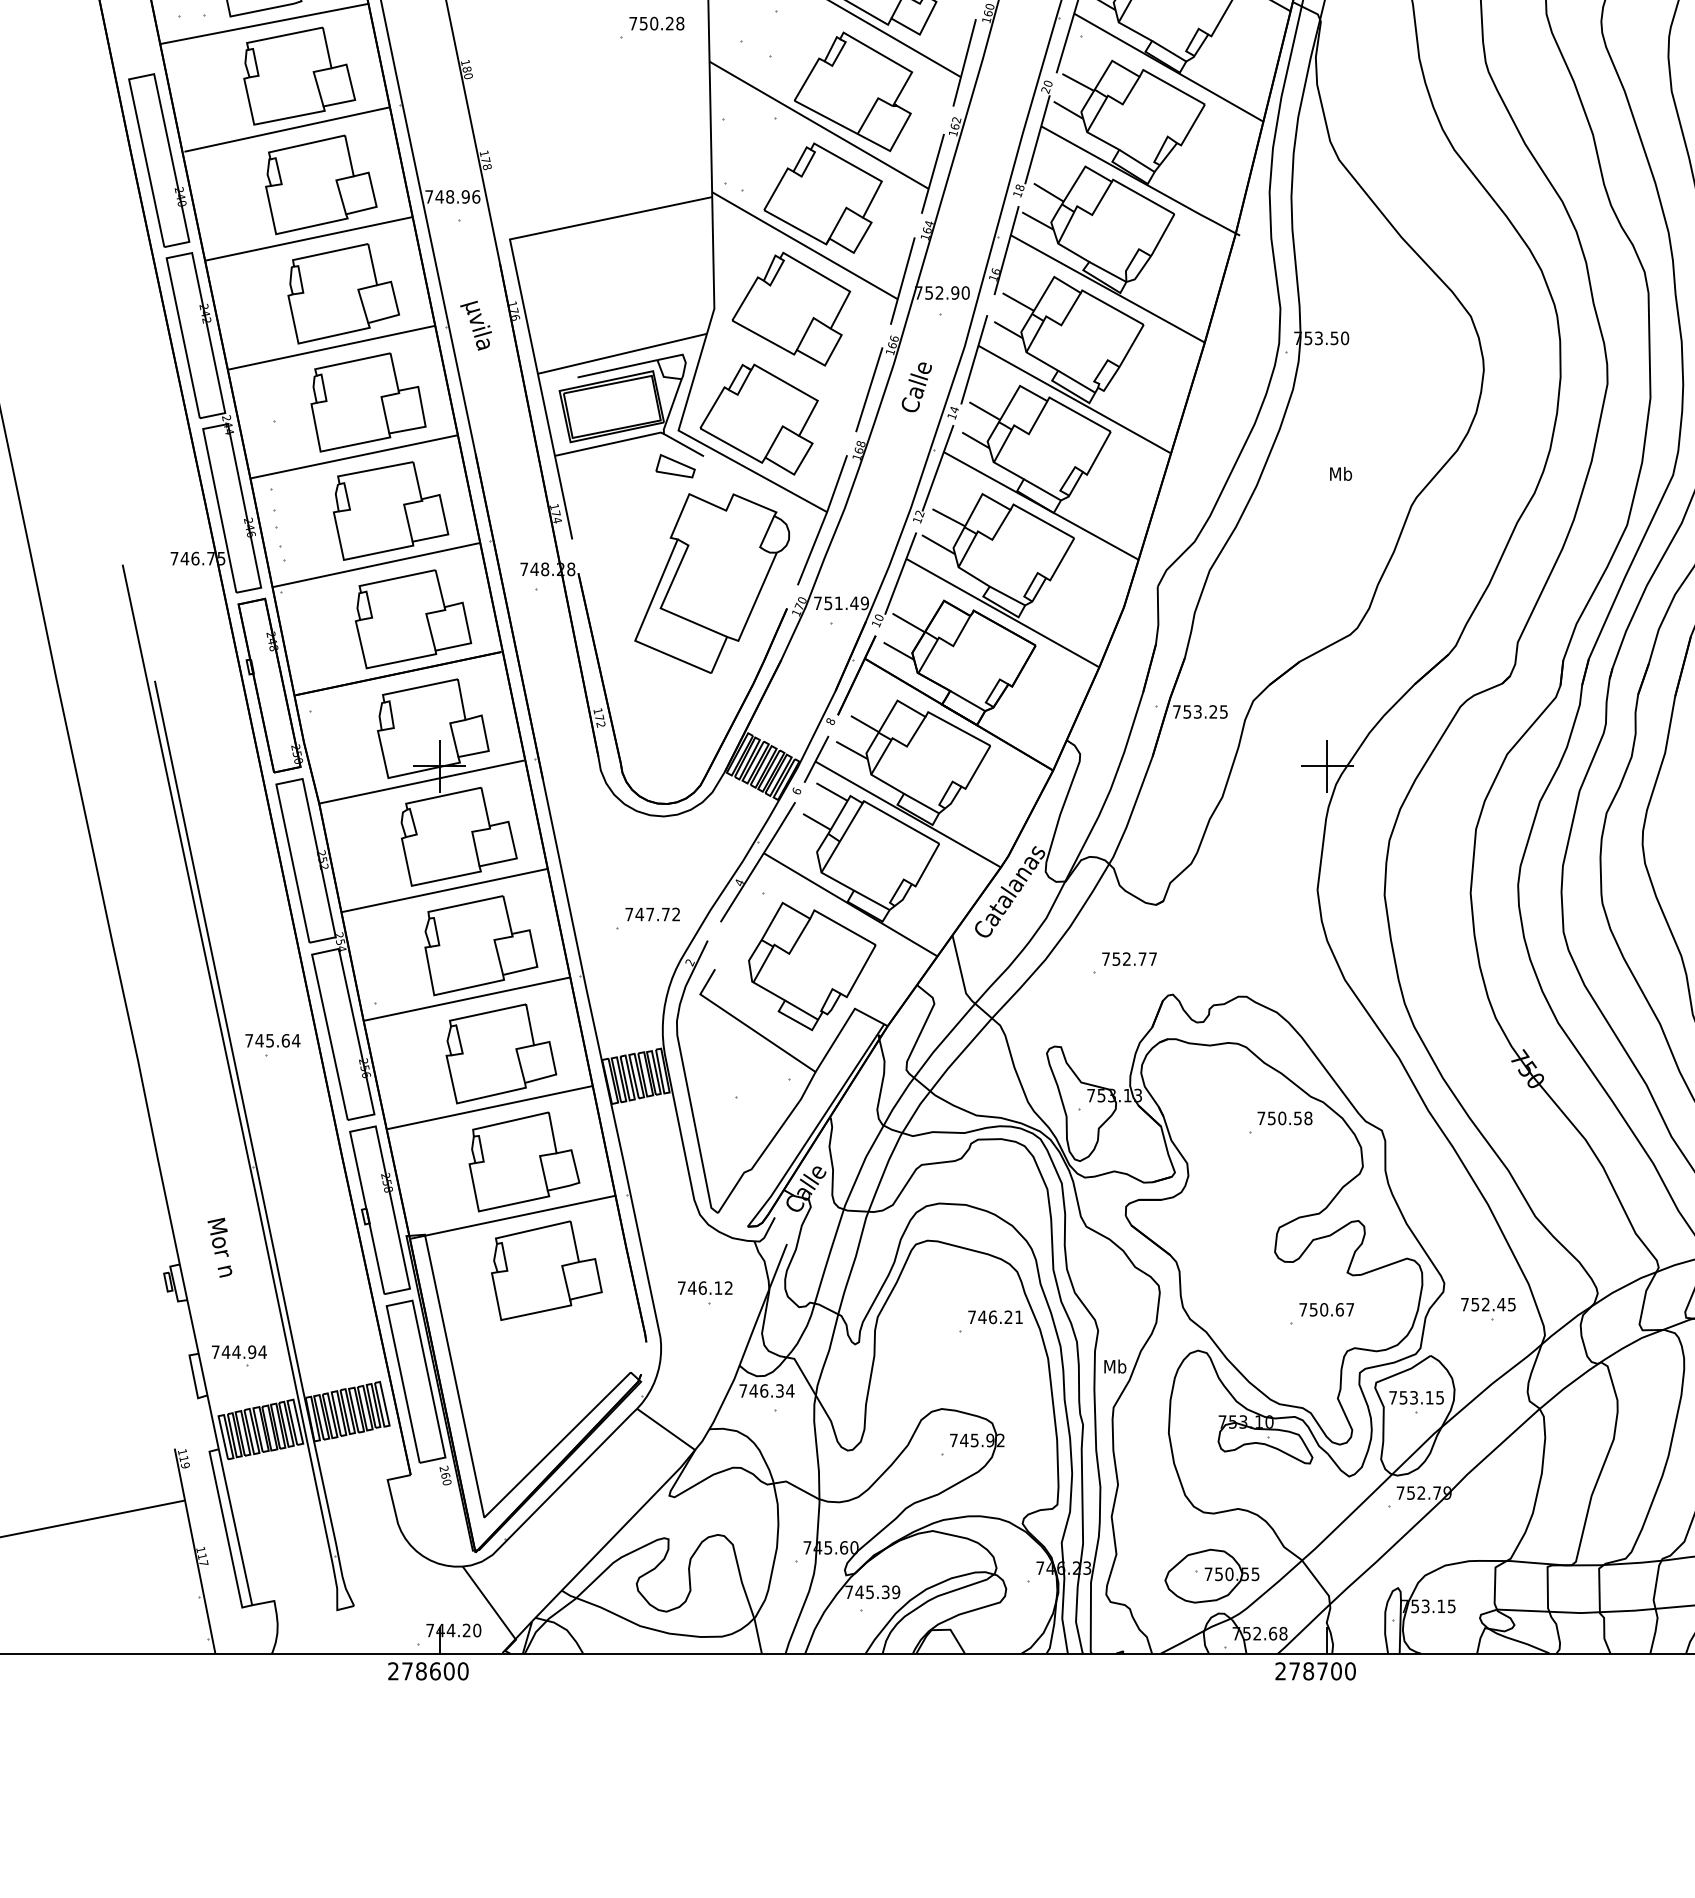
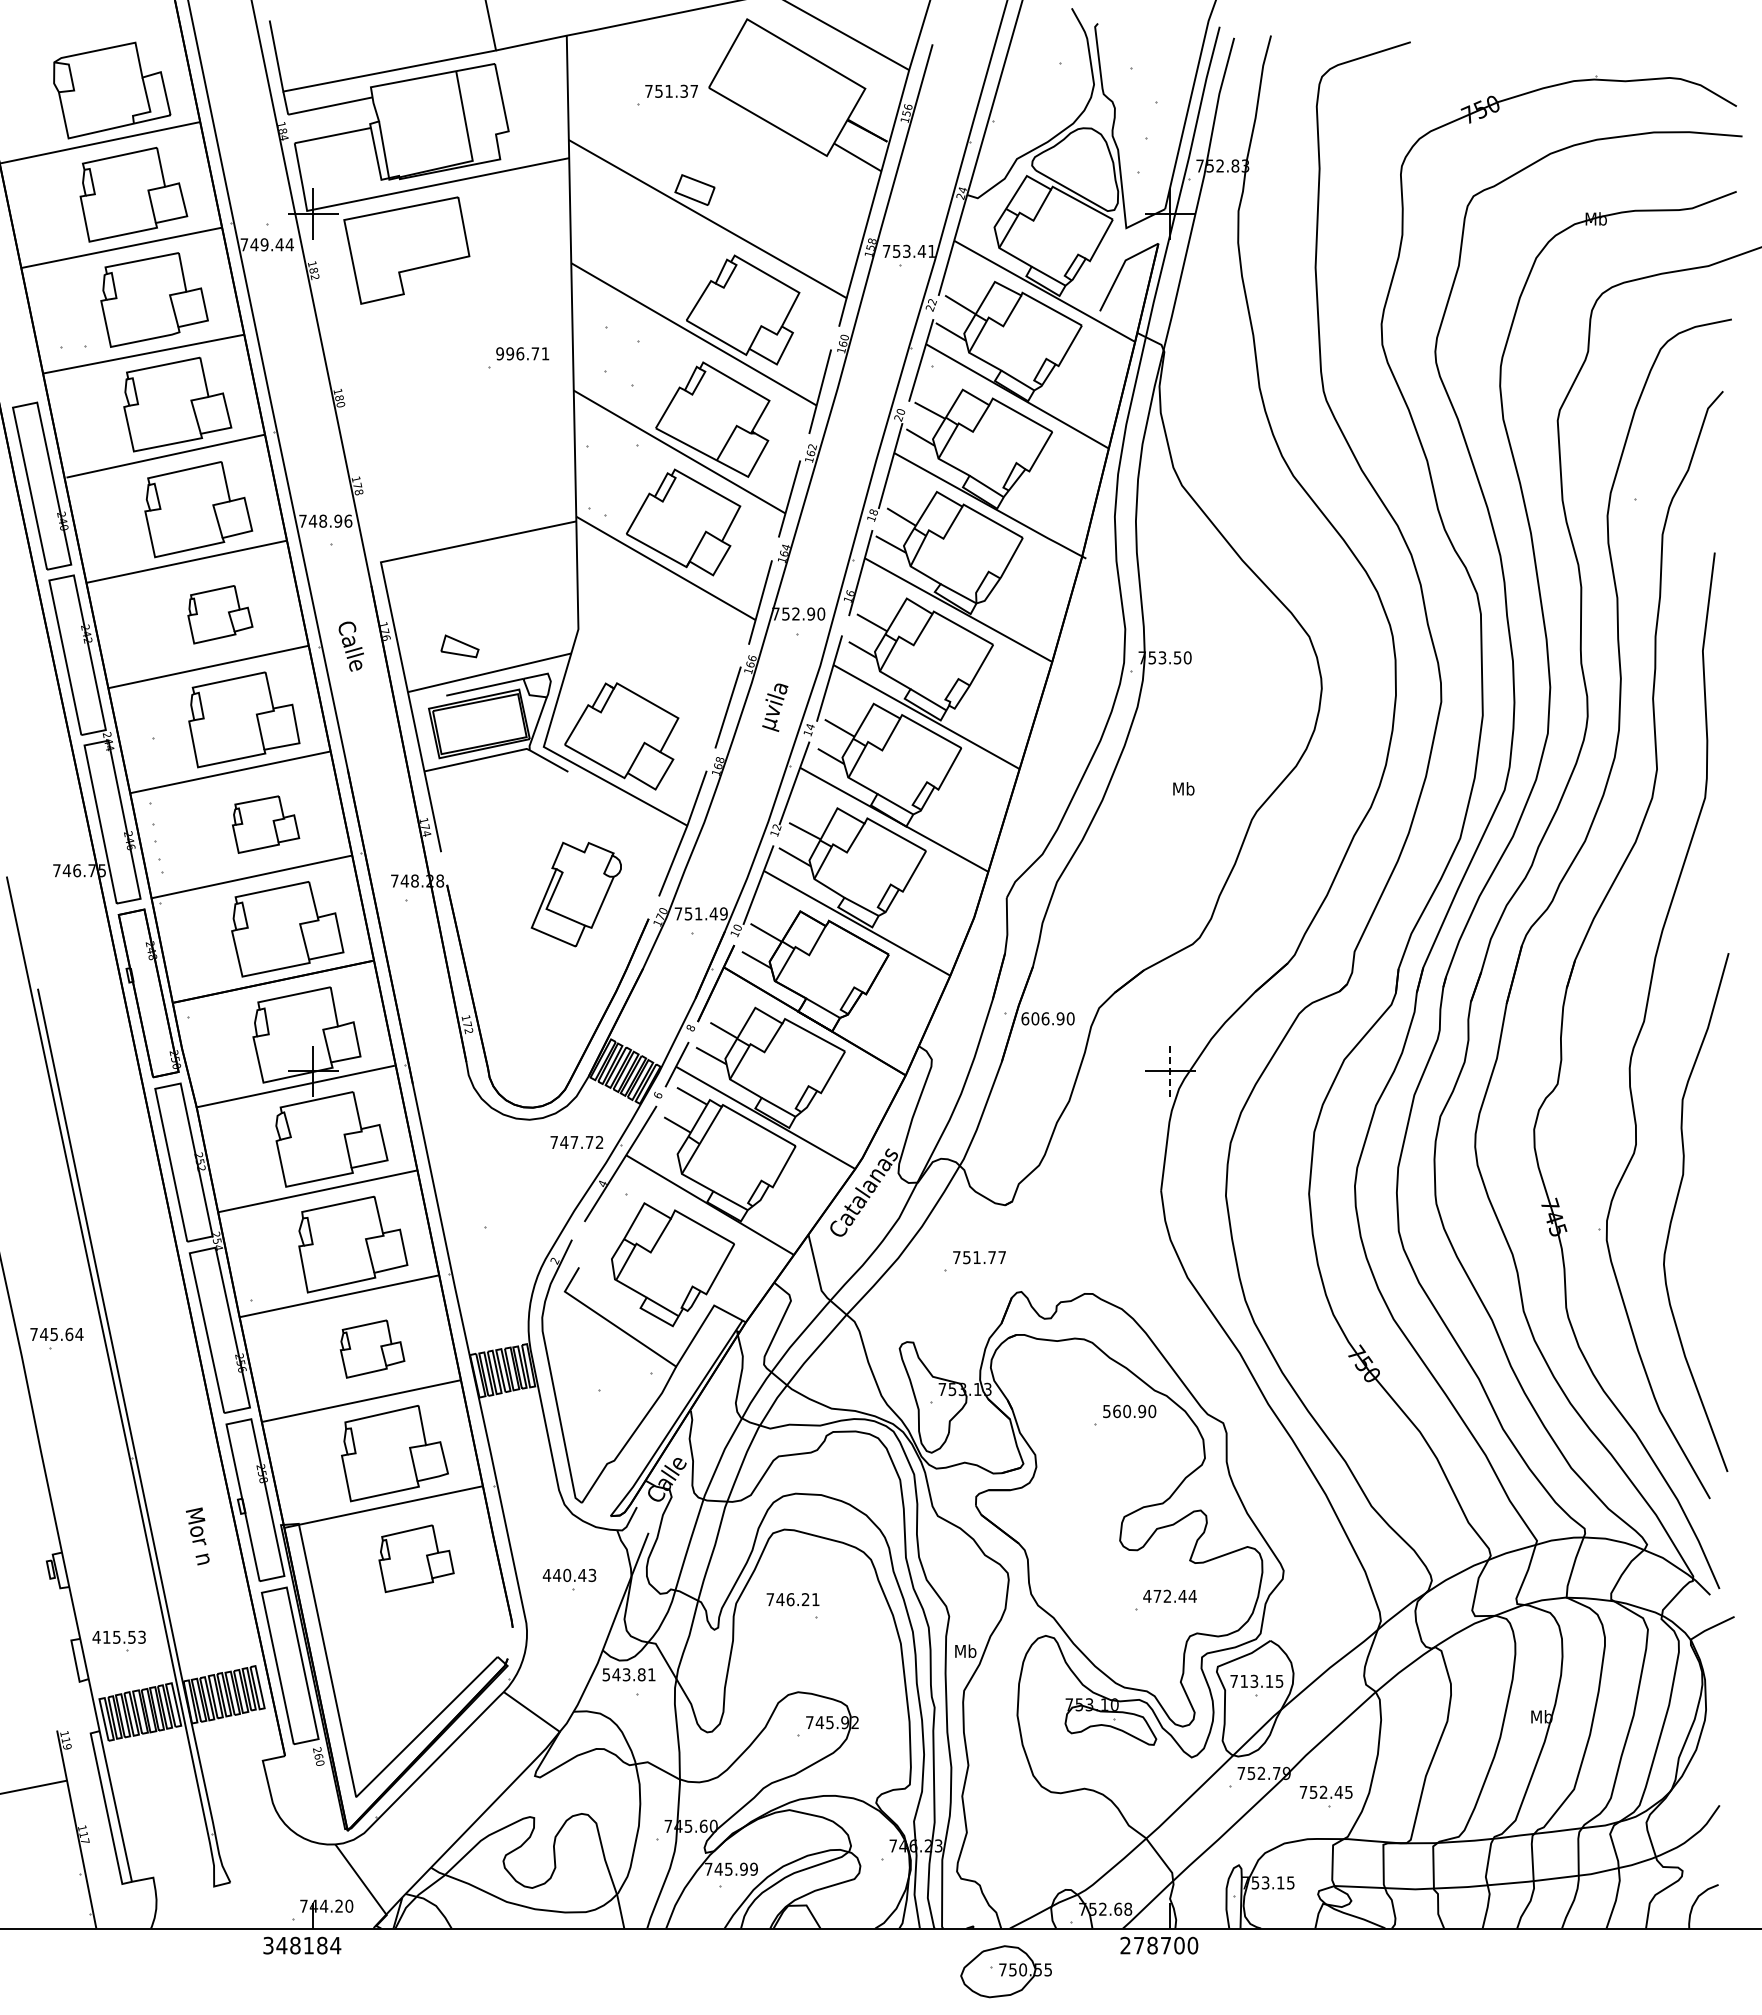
text: (656, 23) -> (522, 353), 750.28 -> 996.71
part: (343, 293) -> (220, 614), size x0.6
part: (791, 308) -> (652, 629), removed
text: (475, 326) -> (347, 646), µvila -> Calle
text: (916, 388) -> (773, 706), Calle -> µvila
part: (675, 466) -> (459, 646), moved
part: (390, 510) -> (265, 824), size x0.6
part: (712, 583) -> (576, 894), size x0.6
text: (1199, 711) -> (1047, 1018), 753.25 -> 606.90
line: (1327, 766) -> (1170, 1071), solid -> dashed
text: (652, 913) -> (576, 1141), moved
text: (1126, 959) -> (976, 1257), 752.77 -> 751.77
part: (272, 1044) -> (56, 1338), moved
part: (501, 1053) -> (372, 1348), size x0.6
text: (1284, 1118) -> (1129, 1411), 750.58 -> 560.90
text: (219, 1247) -> (197, 1536), moved
part: (546, 1270) -> (416, 1558), size x0.7
text: (705, 1288) -> (569, 1575), 746.12 -> 440.43
text: (1326, 1308) -> (1169, 1595), 750.67 -> 472.44
part: (1487, 1308) -> (1325, 1796), moved
text: (994, 1317) -> (792, 1599), moved
text: (239, 1351) -> (119, 1636), 744.94 -> 415.53
text: (766, 1390) -> (628, 1674), 746.34 -> 543.81
text: (1402, 1397) -> (1243, 1681), 753.15 -> 713.15
part: (1211, 1575) -> (1005, 1971), moved
text: (885, 1591) -> (743, 1868), 745.39 -> 745.99
text: (428, 1671) -> (302, 1945), 278600 -> 348184

